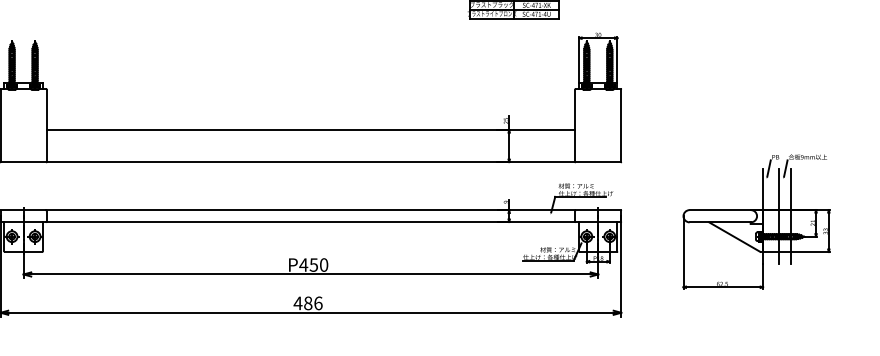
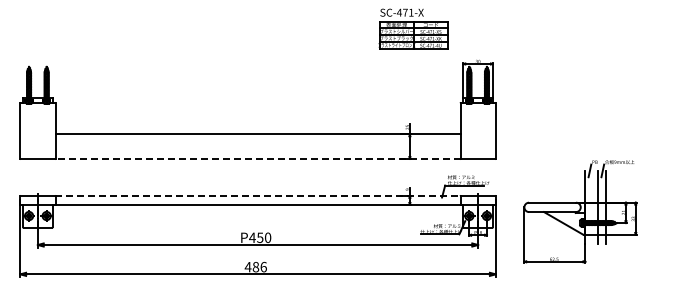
line: (311, 161) -> (258, 158), solid -> dashed
line: (311, 209) -> (258, 195), solid -> dashed
part: (756, 221) -> (580, 211), moved

